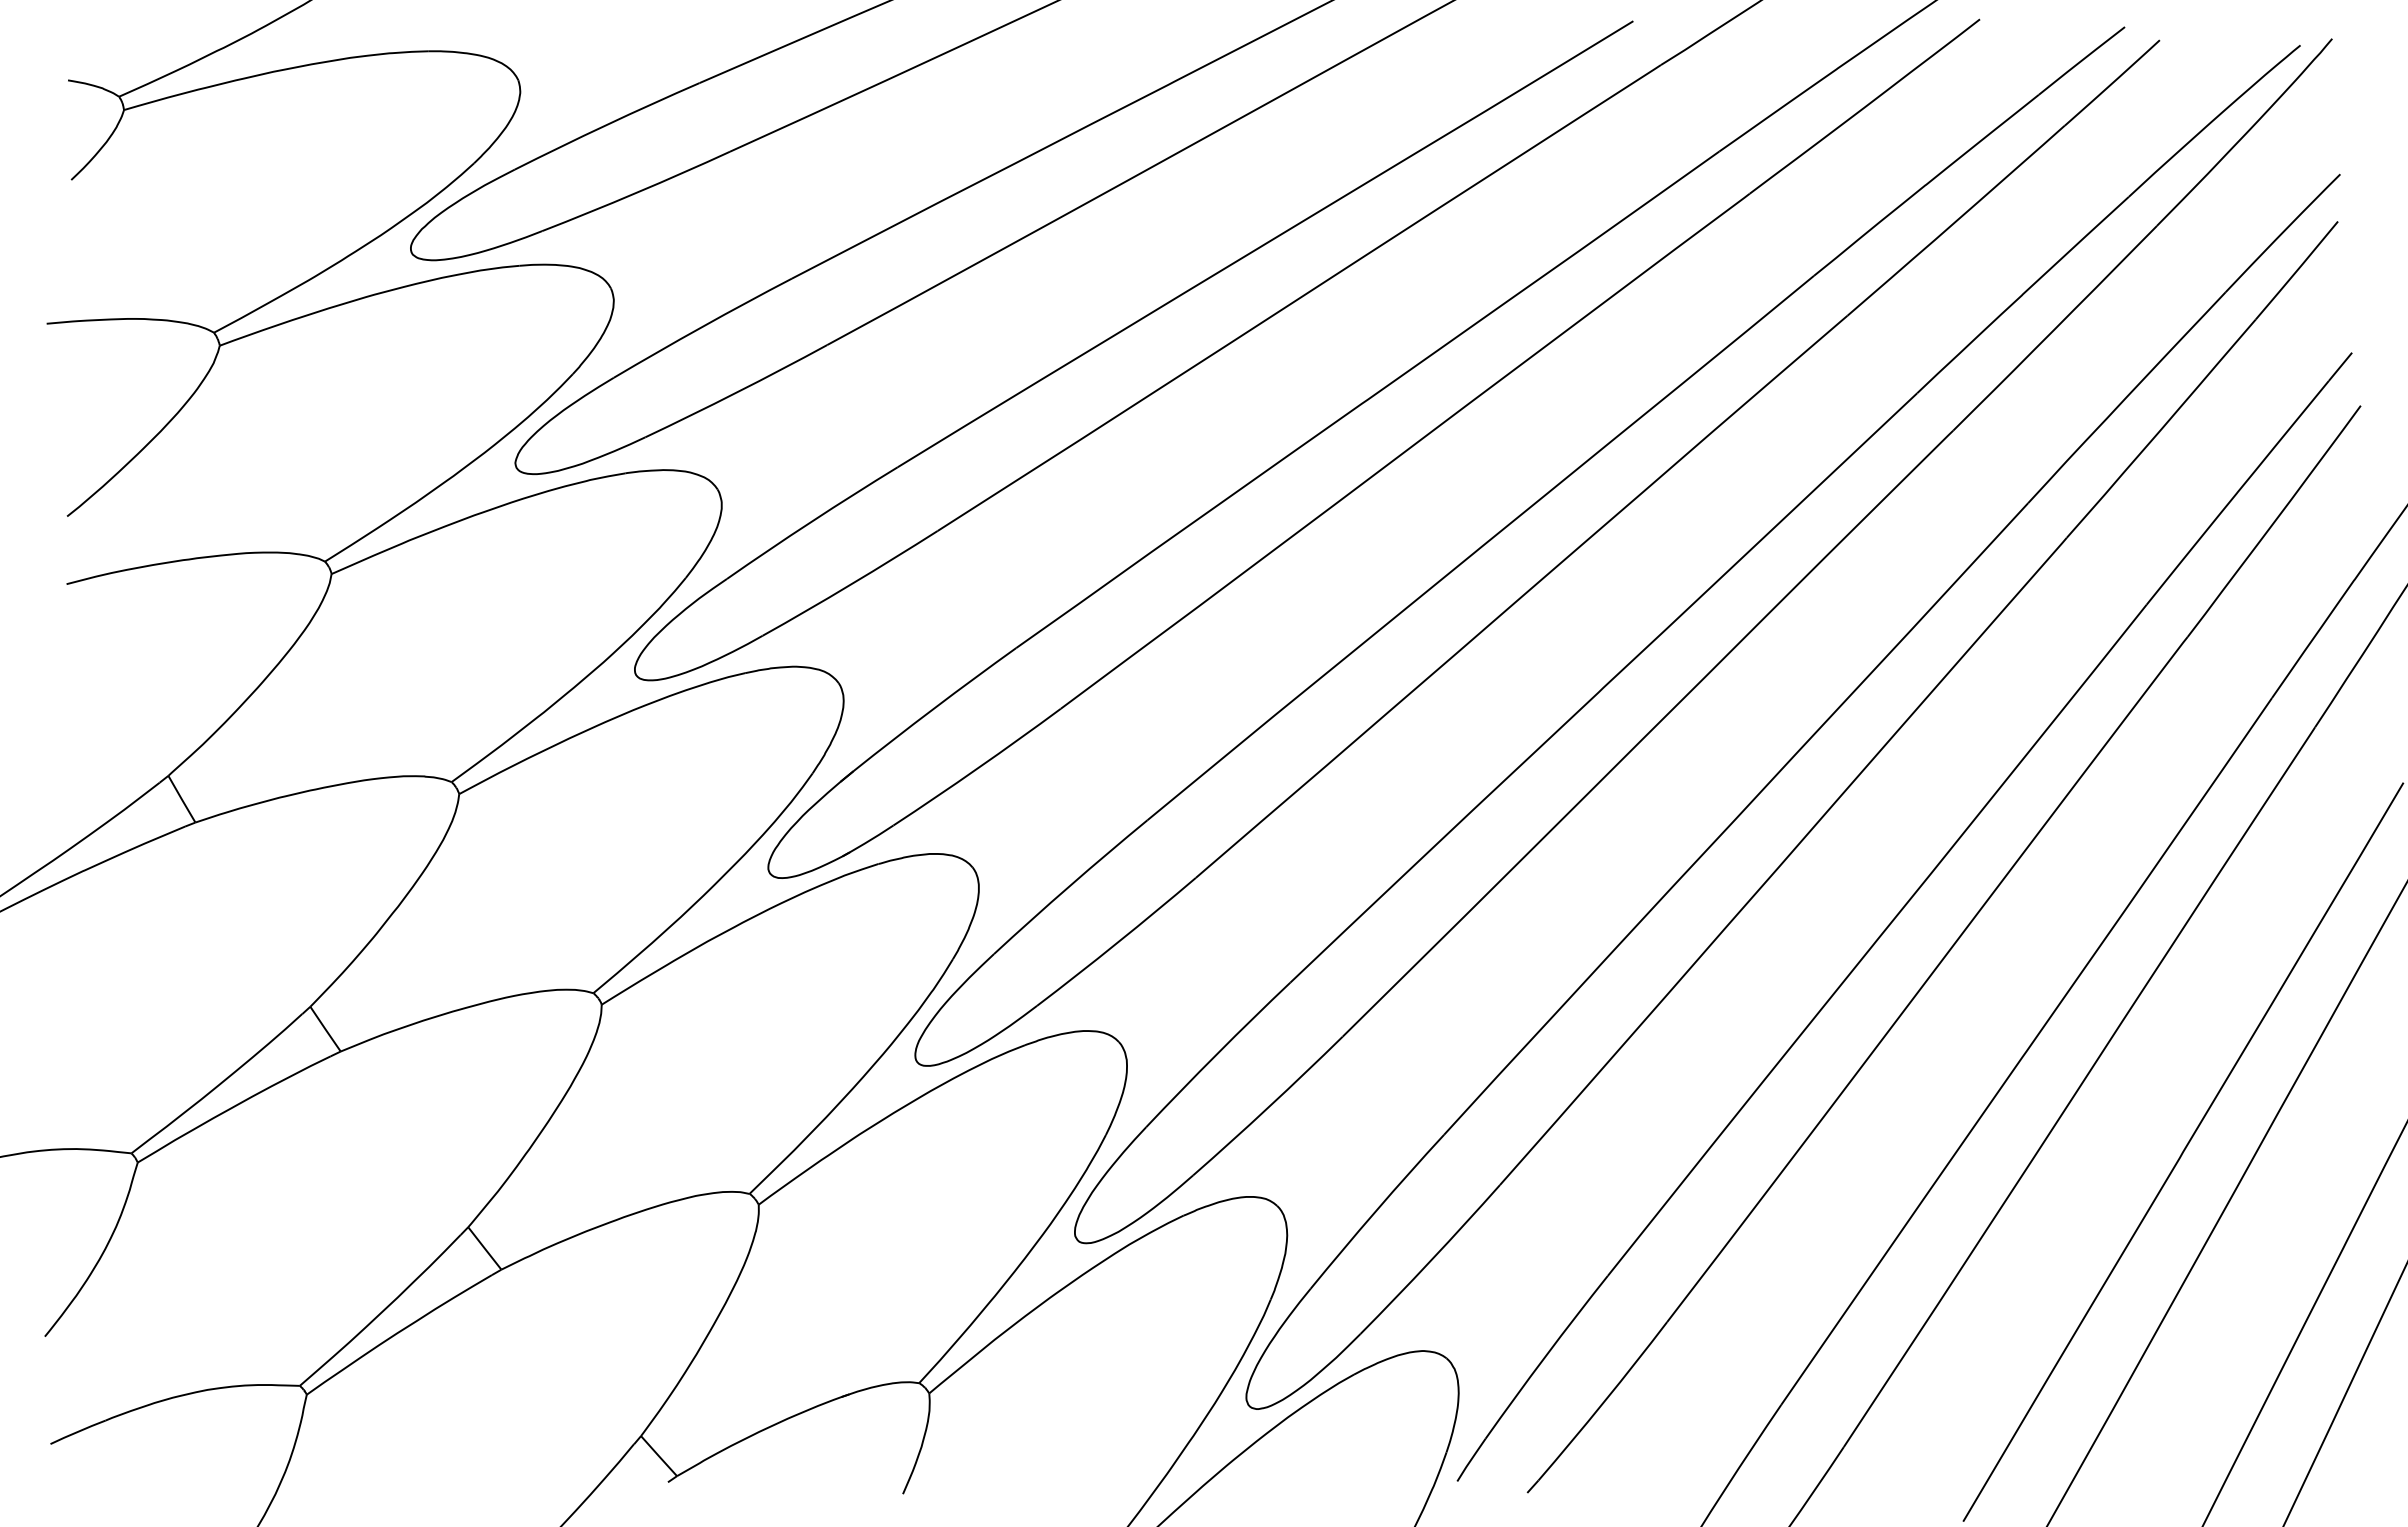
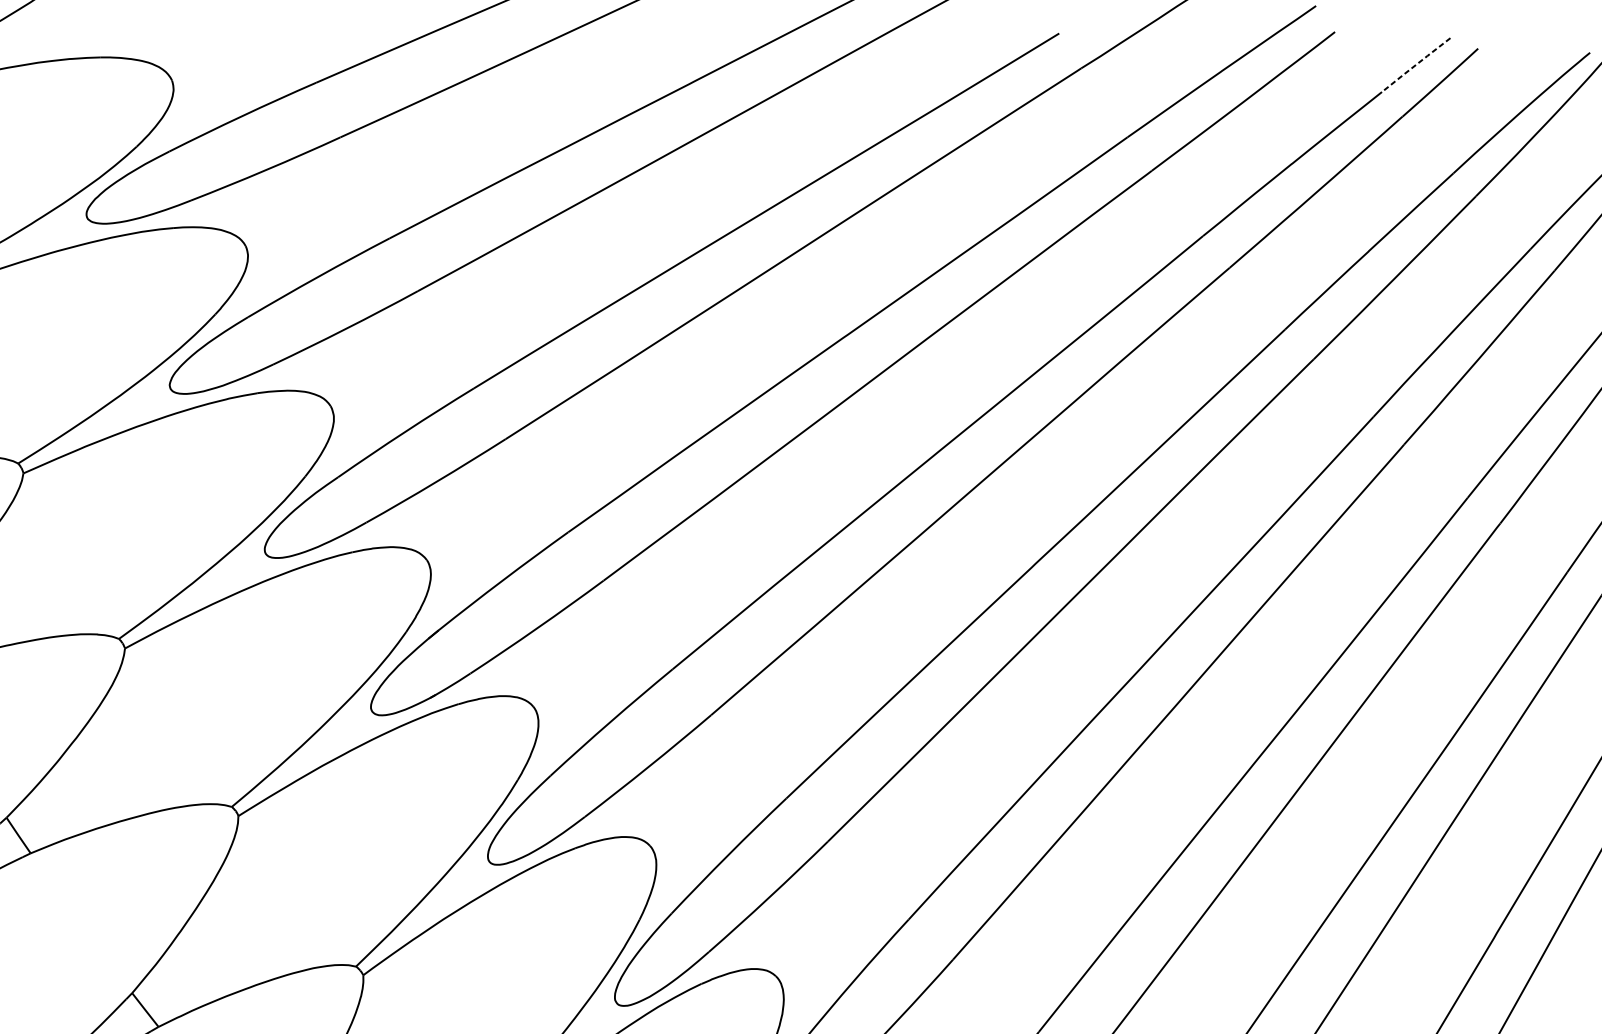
line: (2081, 61) -> (1415, 65), solid -> dashed

